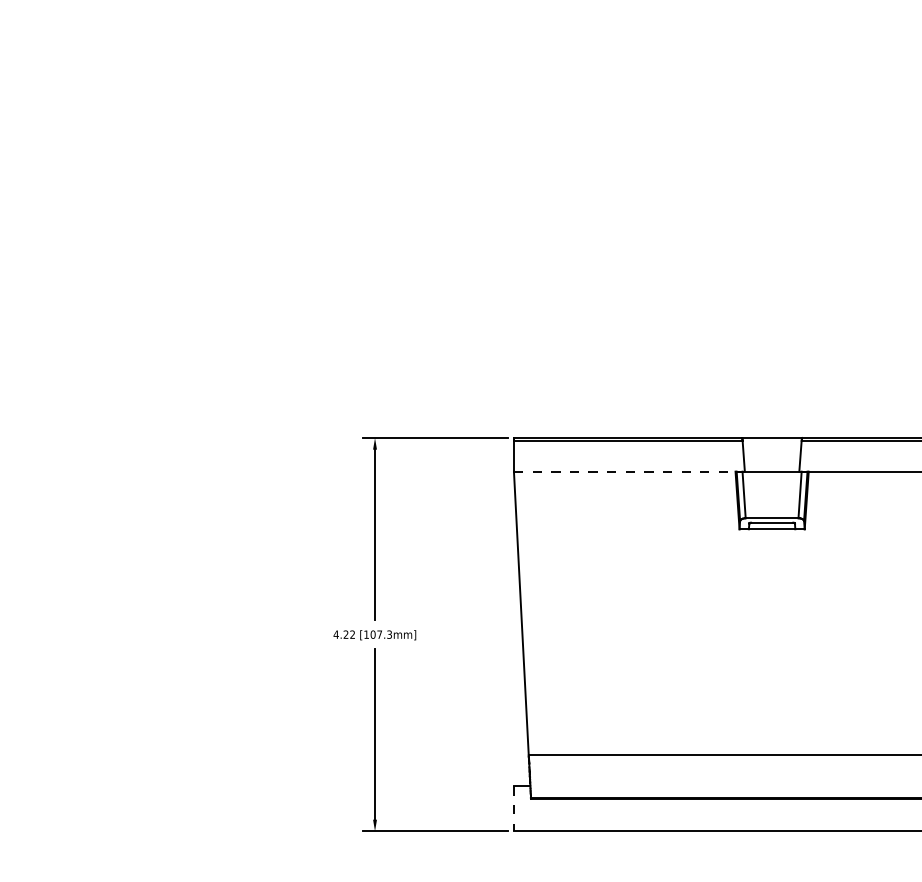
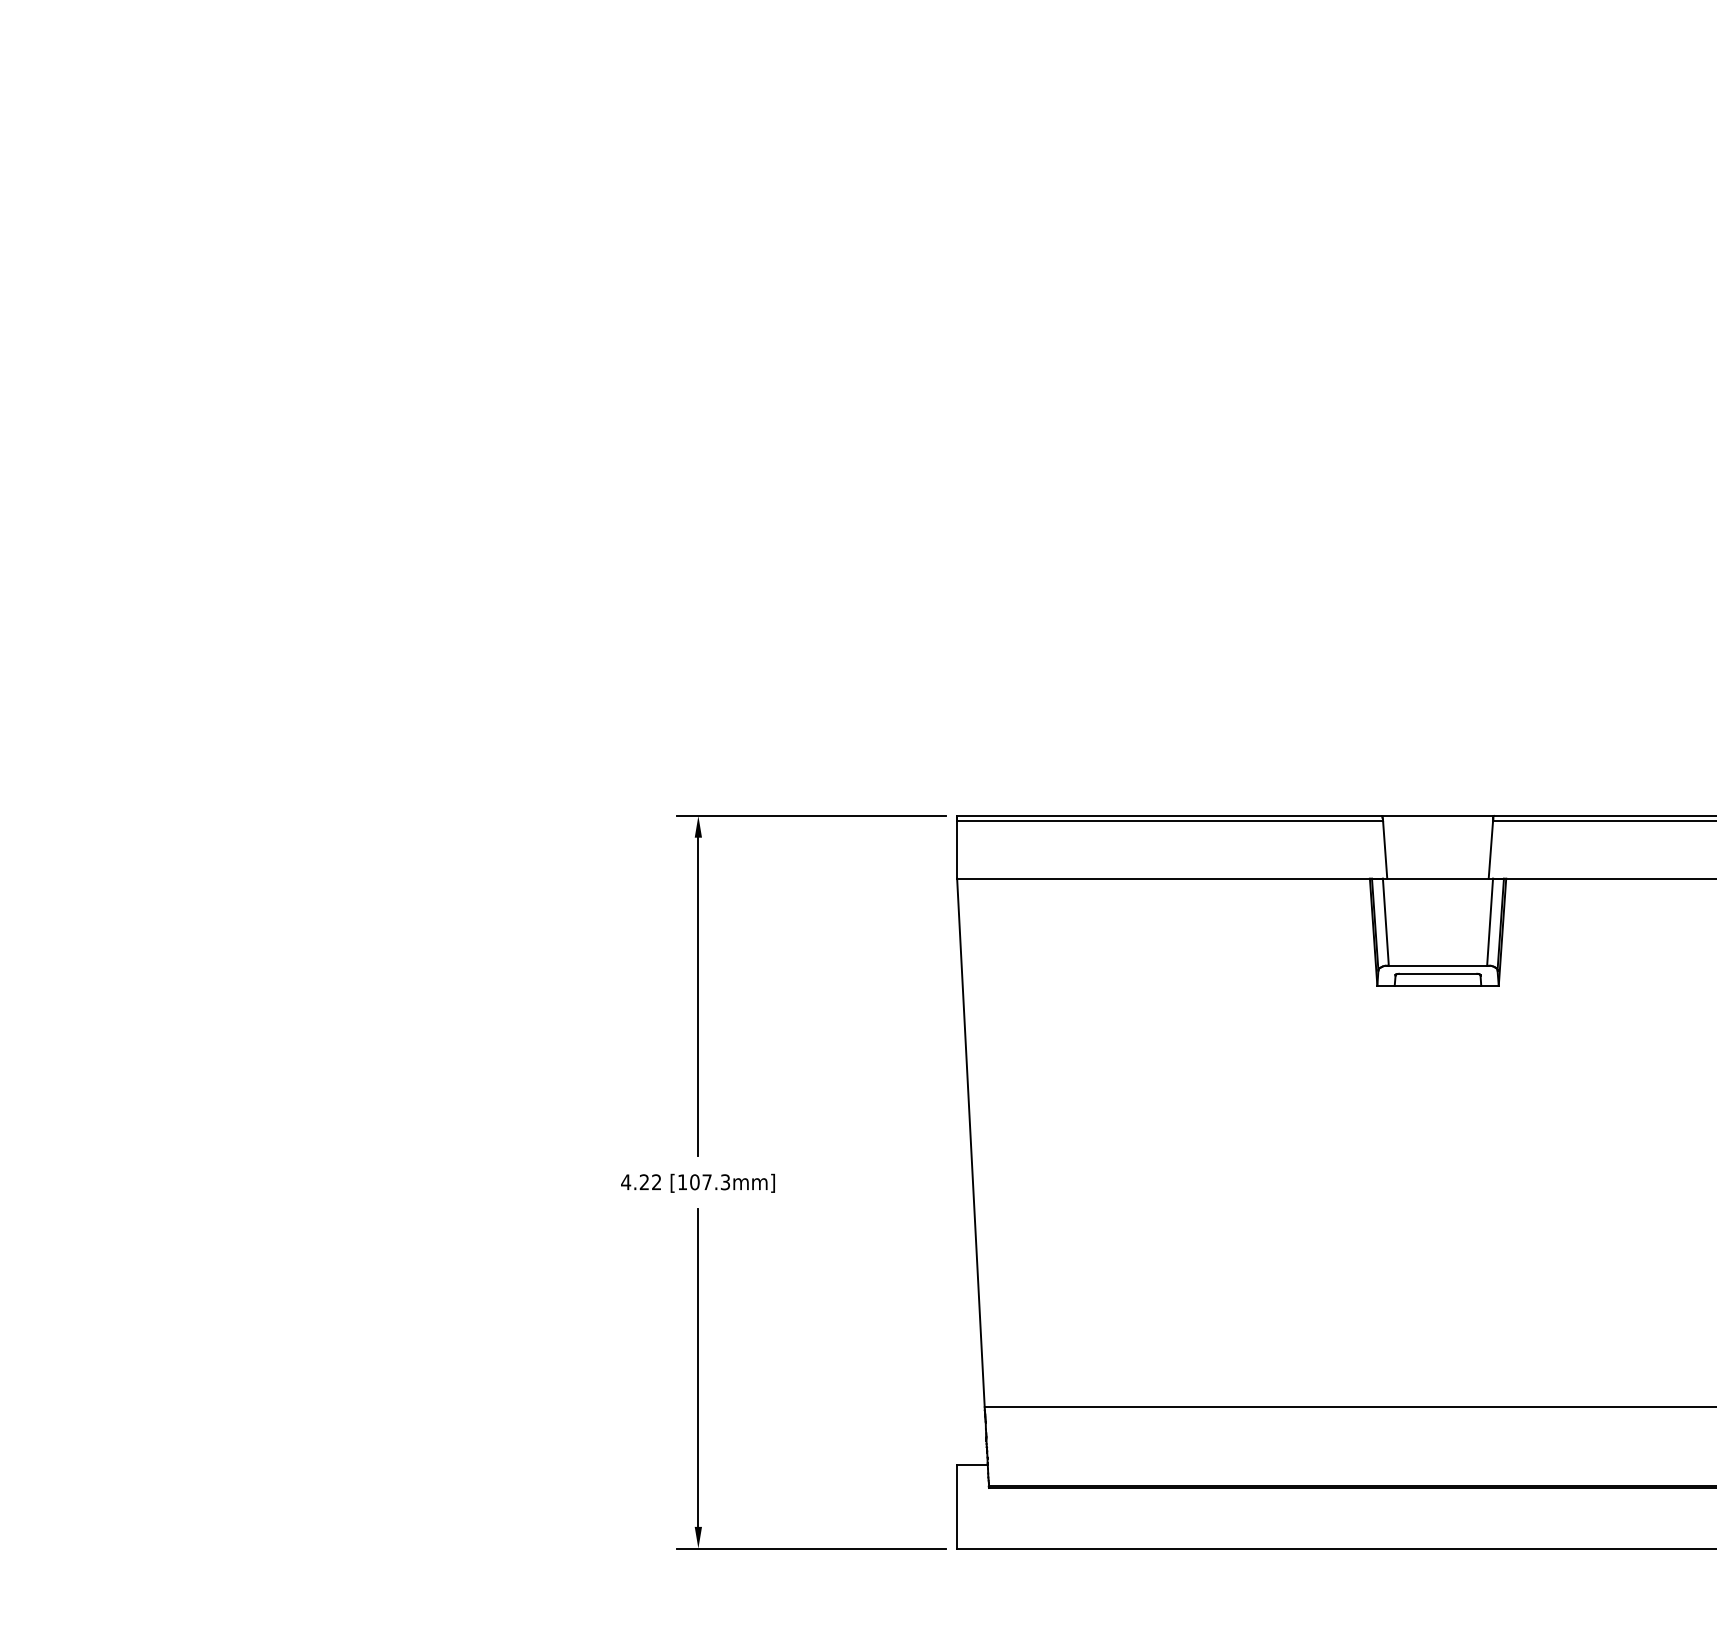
line: (624, 471) -> (1163, 878), dashed -> solid
line: (513, 808) -> (956, 1506), dashed -> solid

